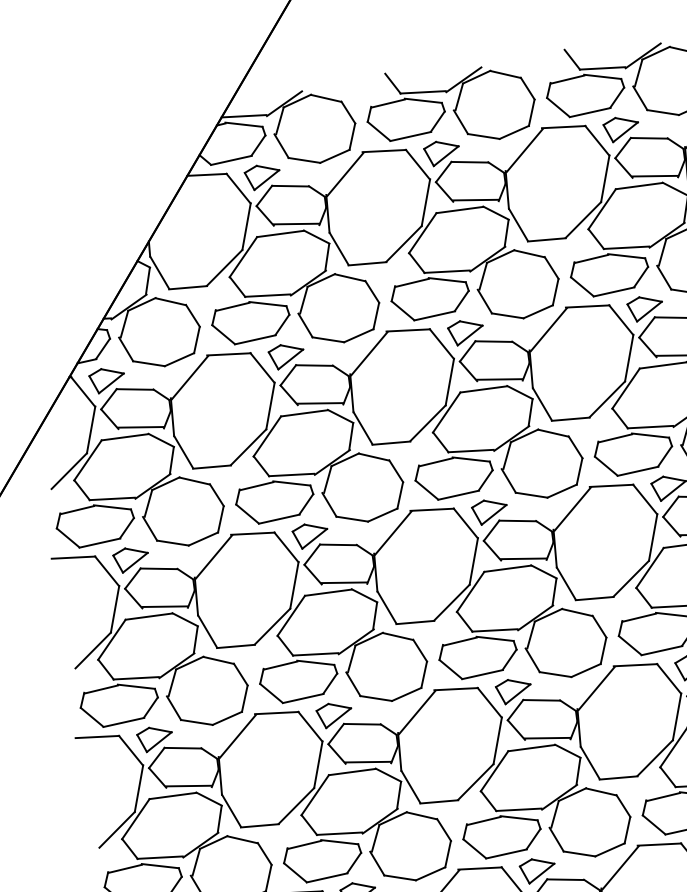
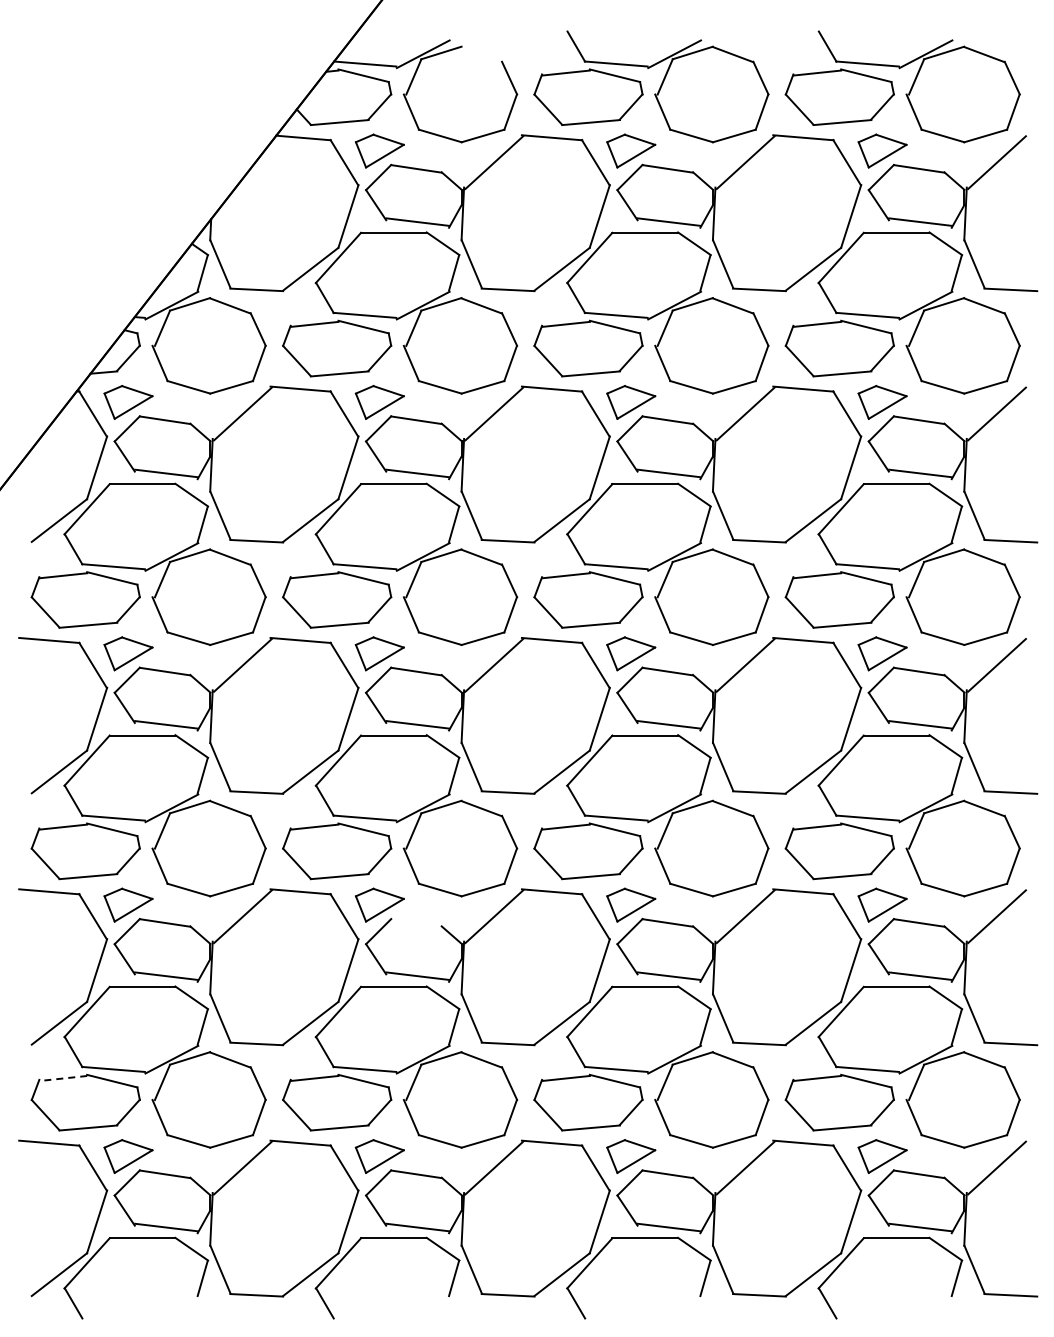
line: (326, 98) -> (481, 54), removed
line: (362, 723) -> (416, 922), removed
line: (124, 868) -> (62, 1078), solid -> dashed

